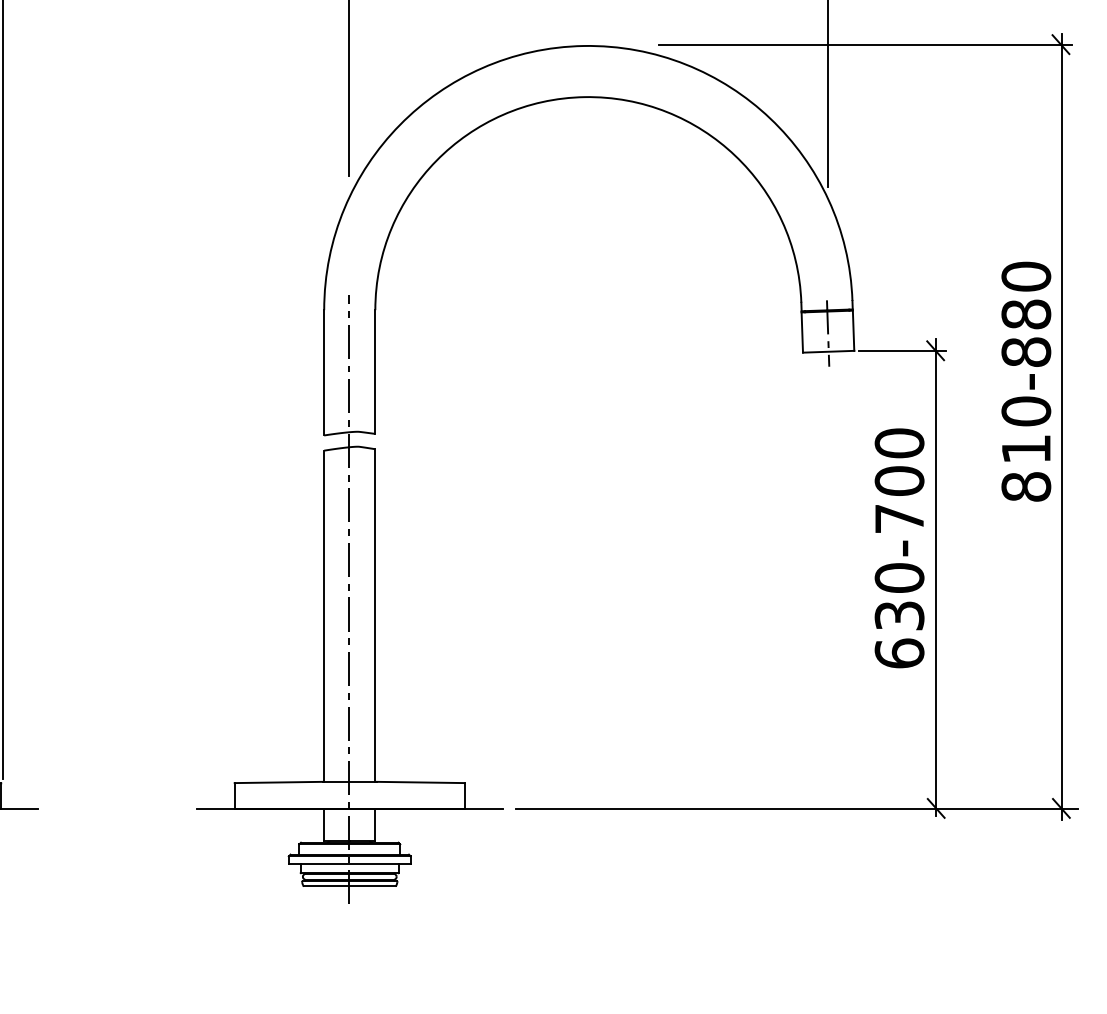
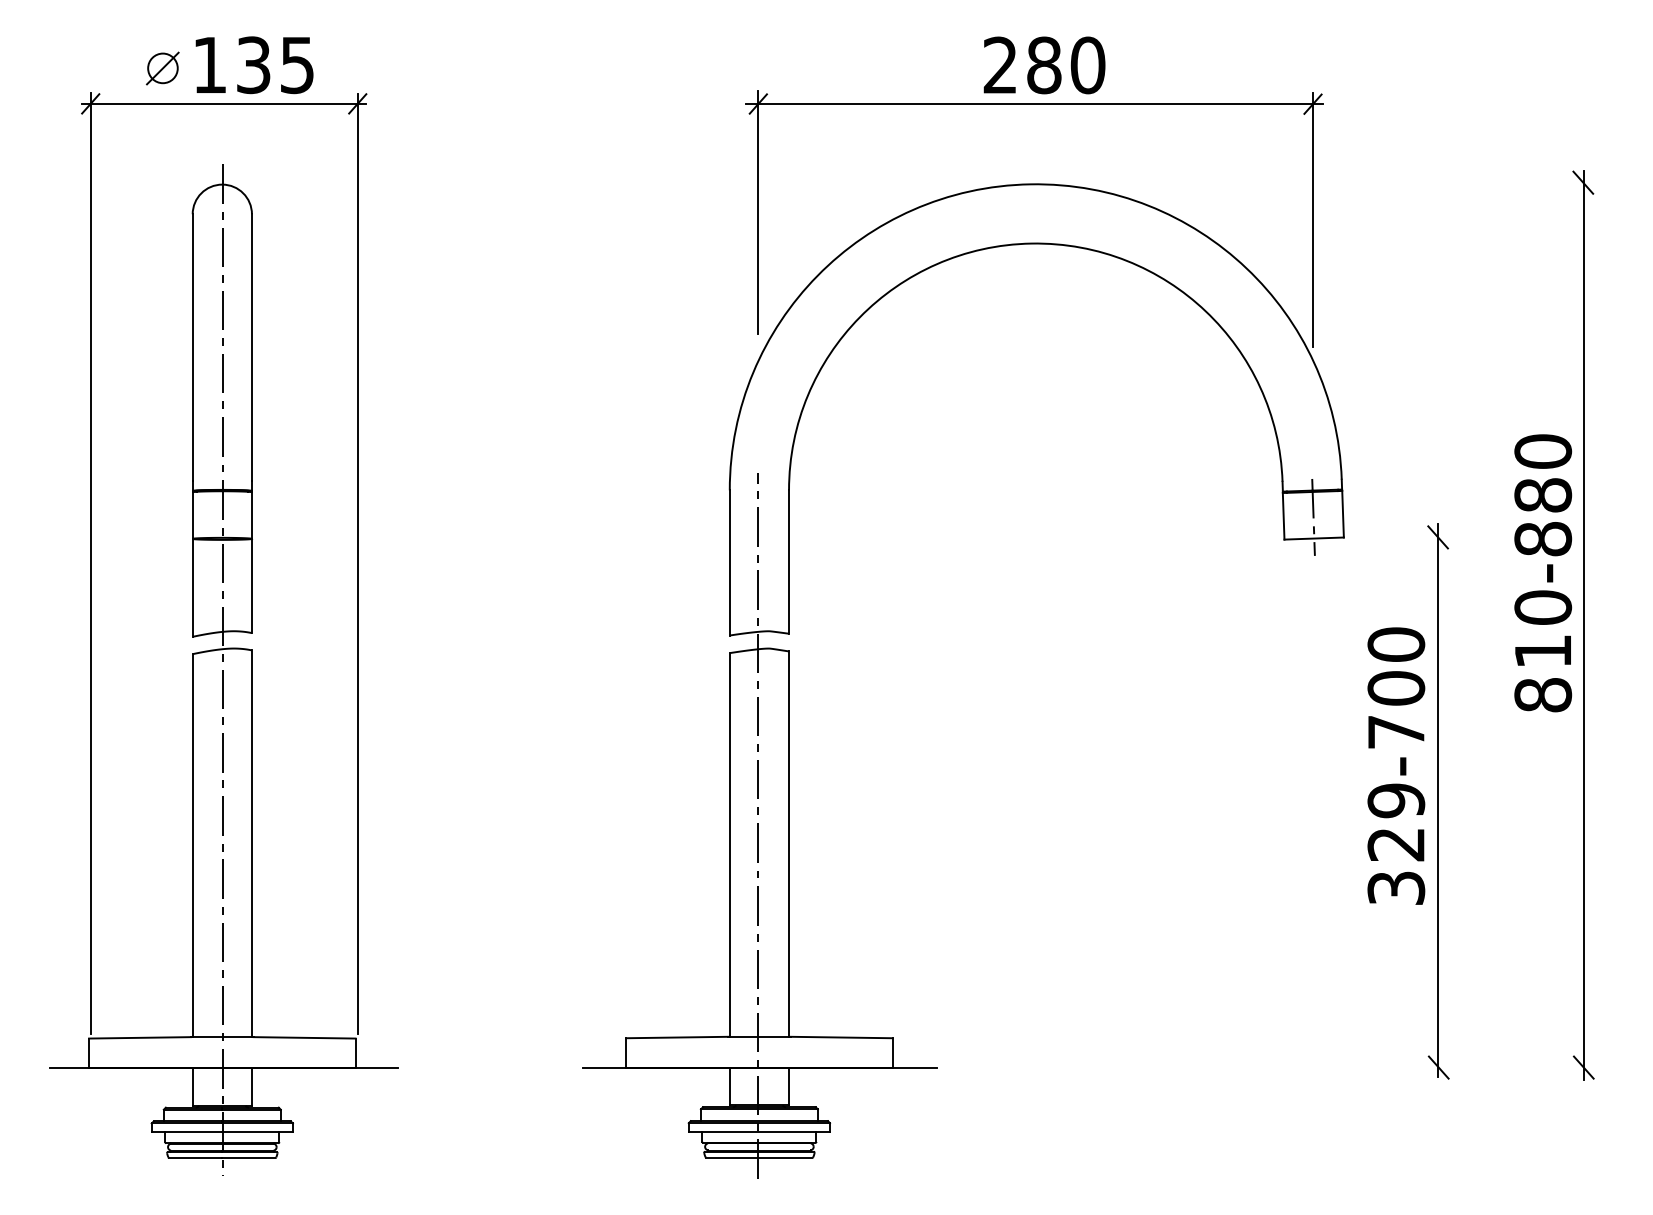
line: (865, 45) -> (1356, 183), removed
line: (902, 350) -> (1399, 537), removed
text: (899, 615) -> (1396, 844), 630-700 -> 329-700
line: (796, 808) -> (1277, 1067), removed

